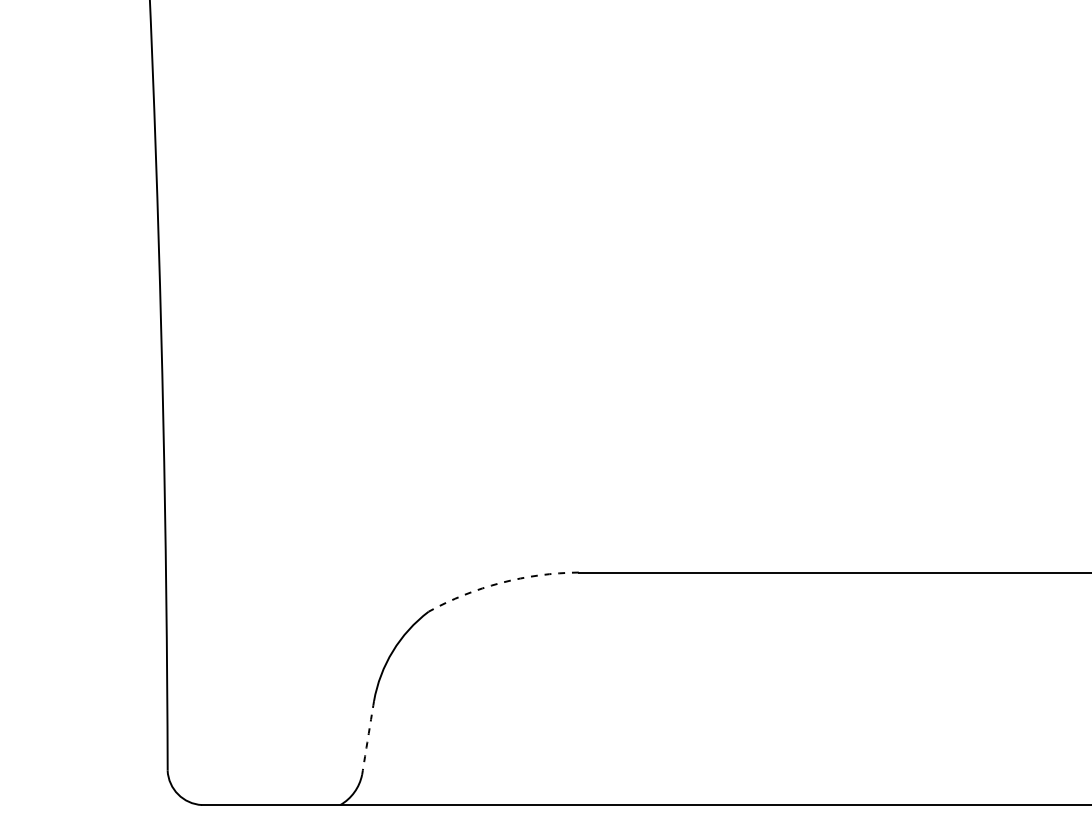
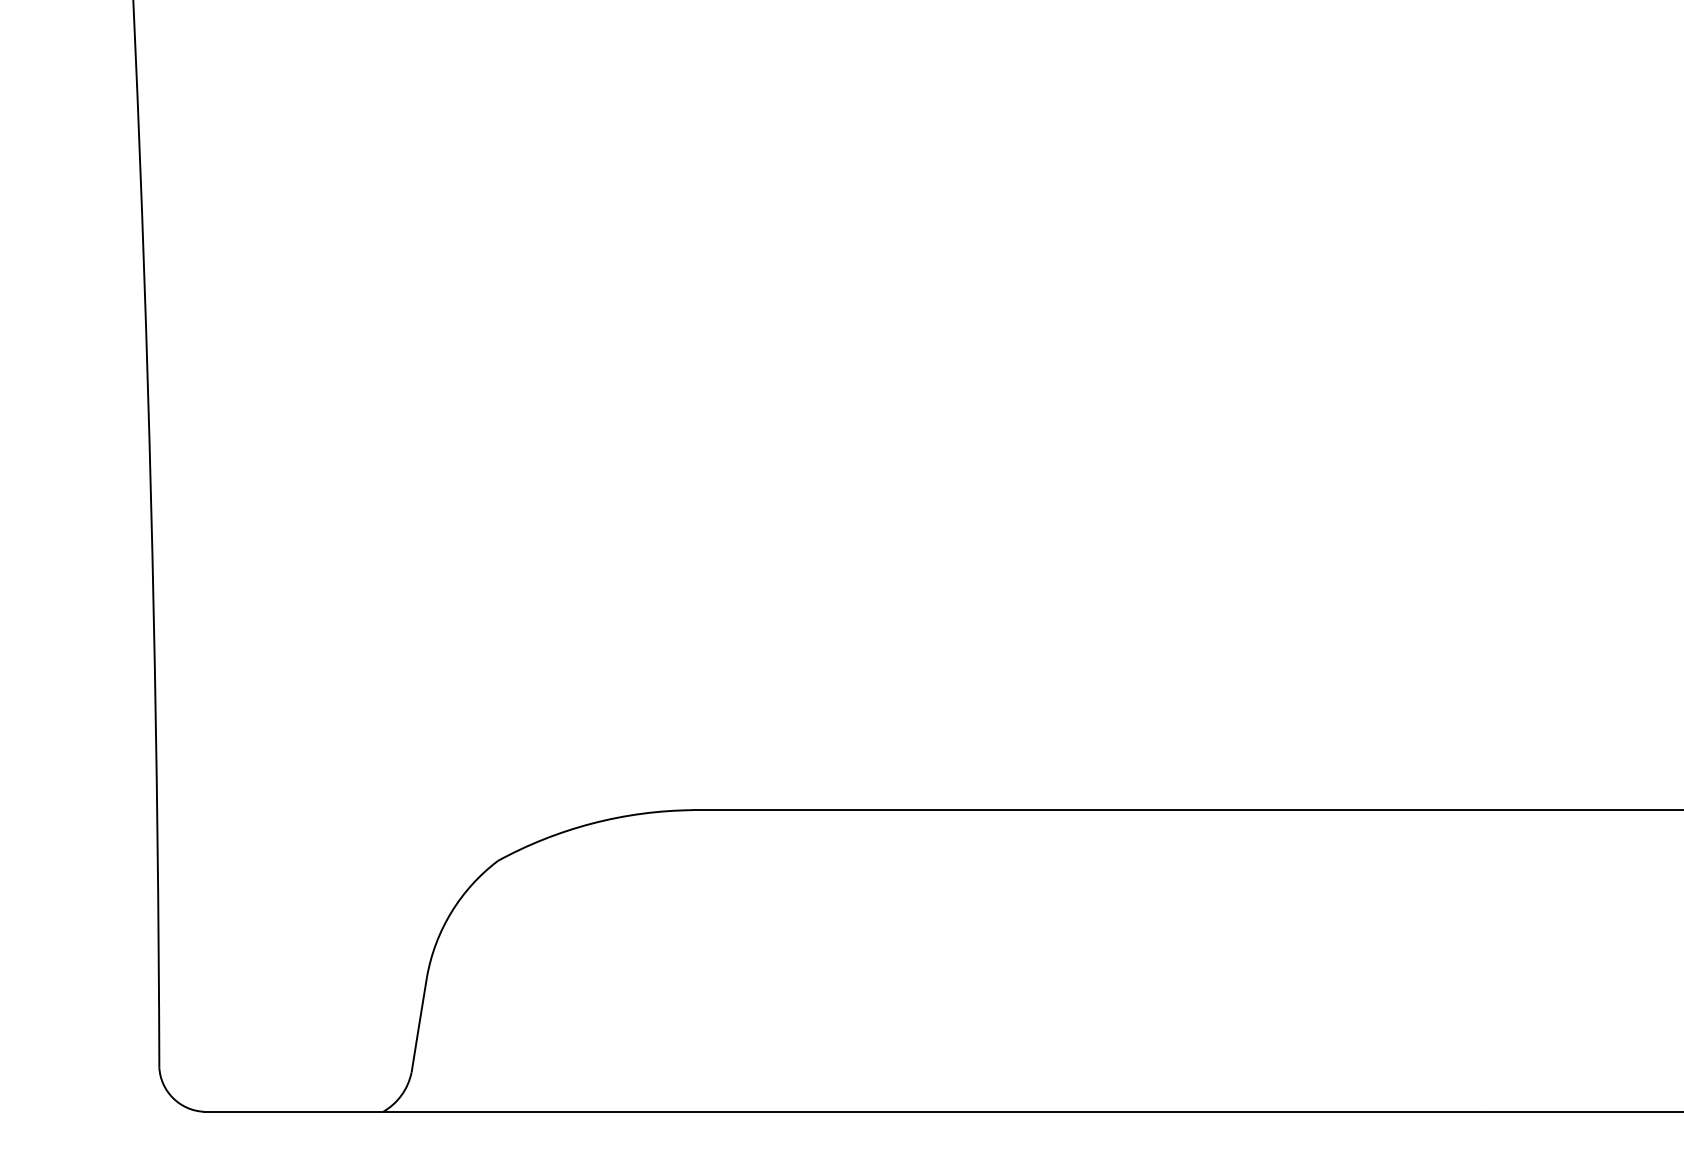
arc: (501, 582) -> (592, 823), dashed -> solid
arc: (368, 737) -> (419, 1024), dashed -> solid

